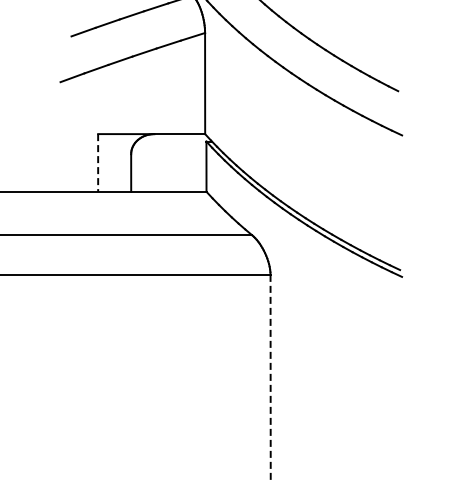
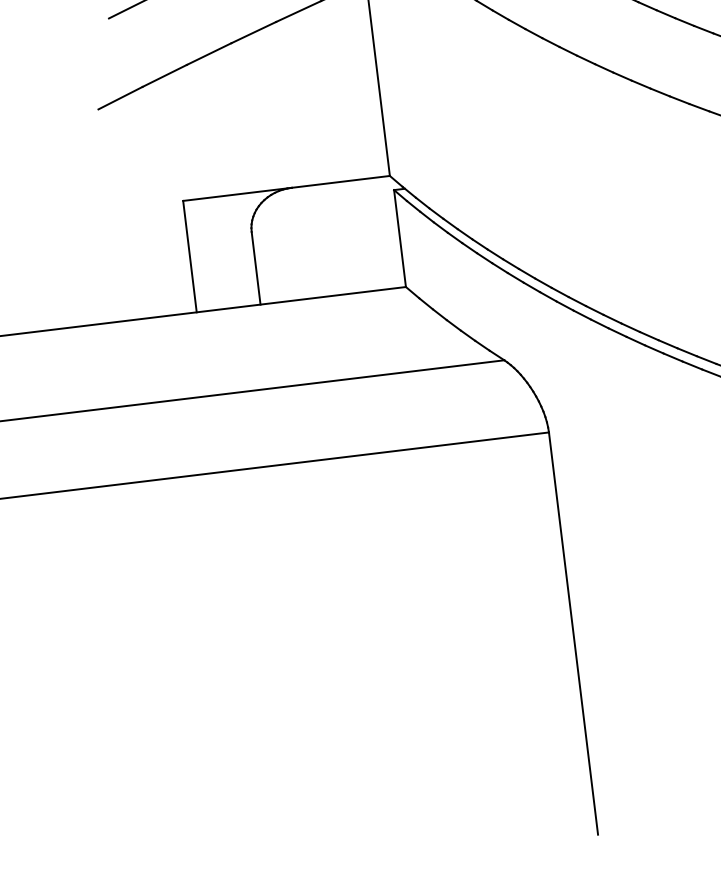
line: (98, 162) -> (190, 255), dashed -> solid
line: (270, 379) -> (573, 634), dashed -> solid

